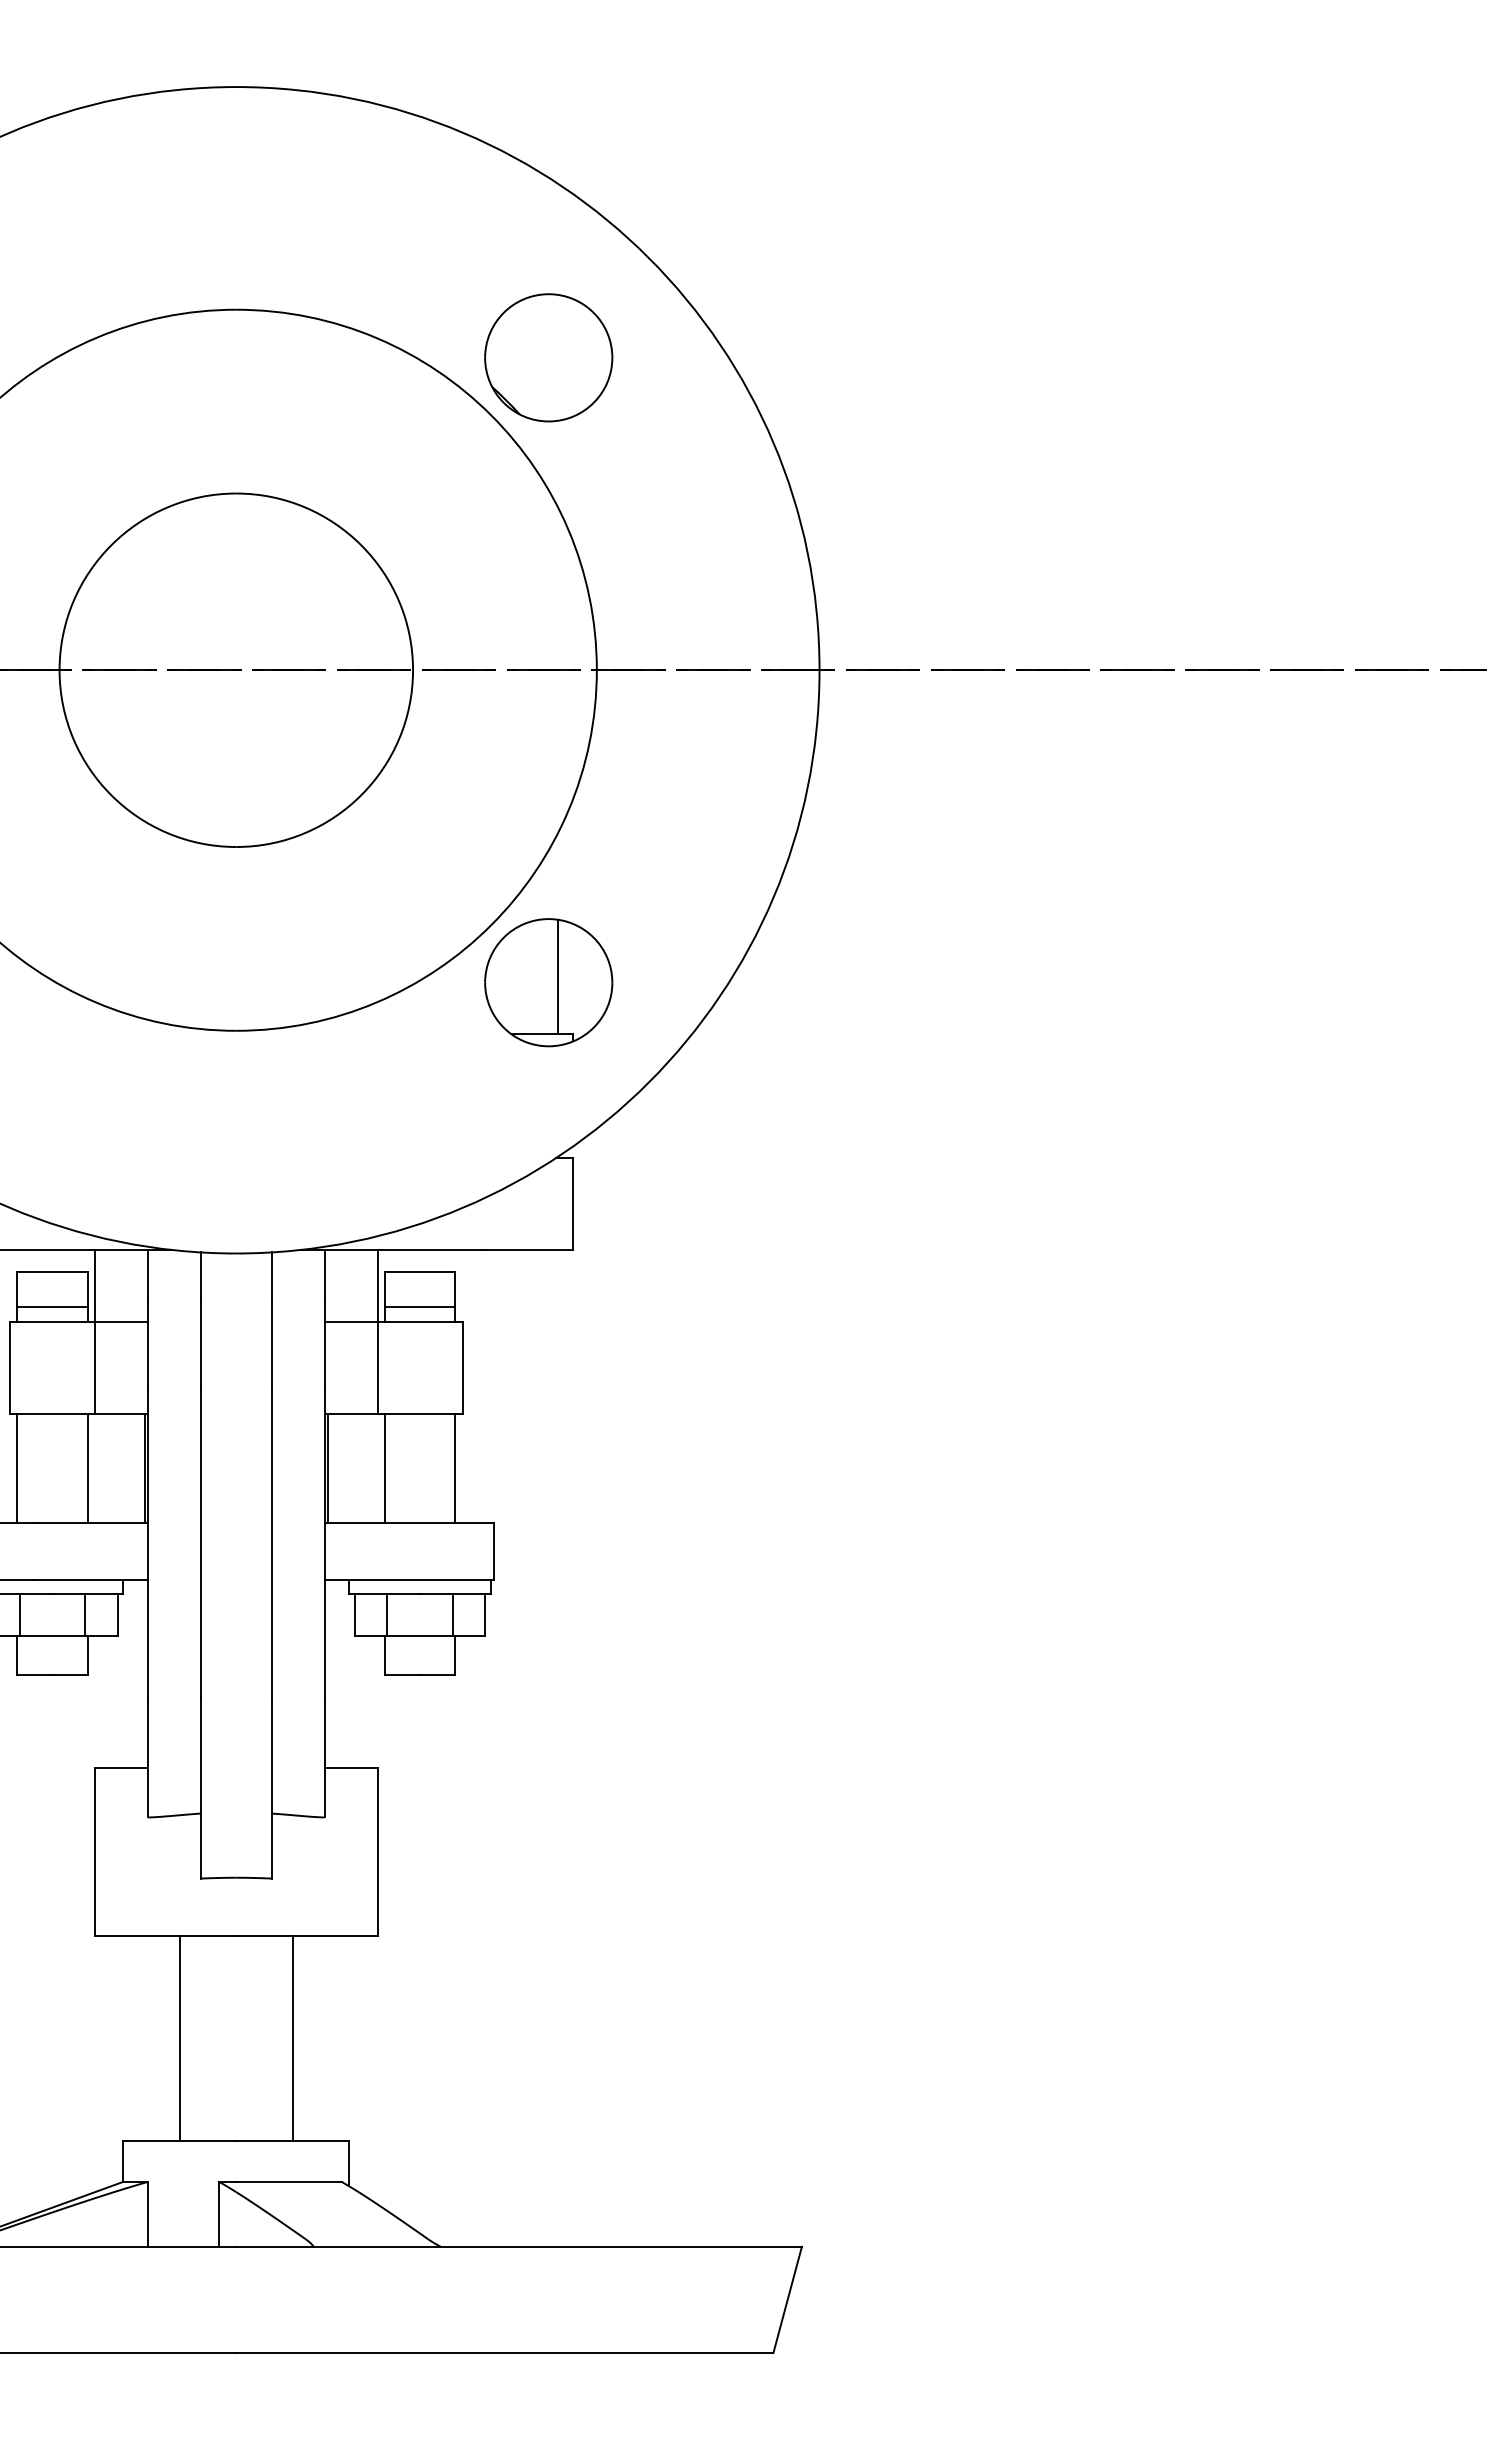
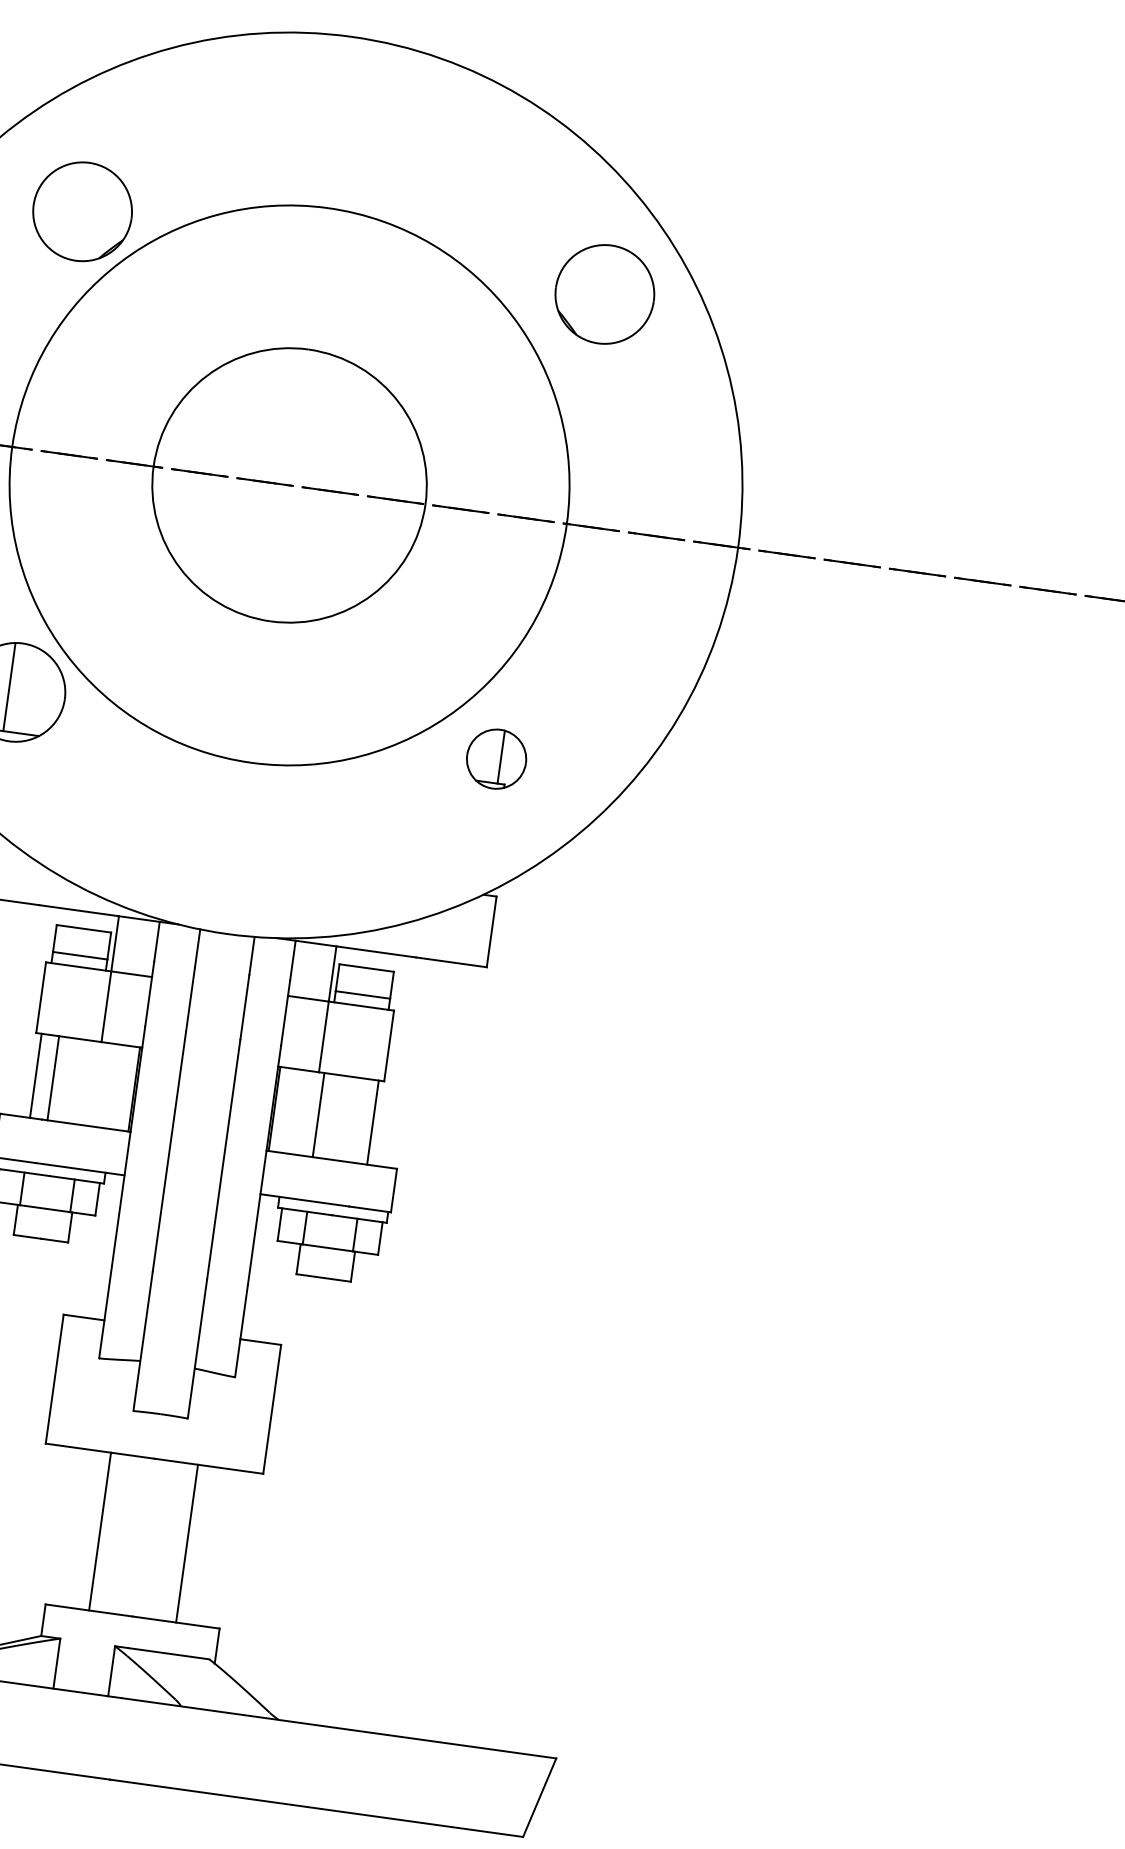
part: (548, 357) -> (604, 294), moved
part: (548, 982) -> (496, 758), size x0.6
line: (87, 1467) -> (53, 1077), moved

